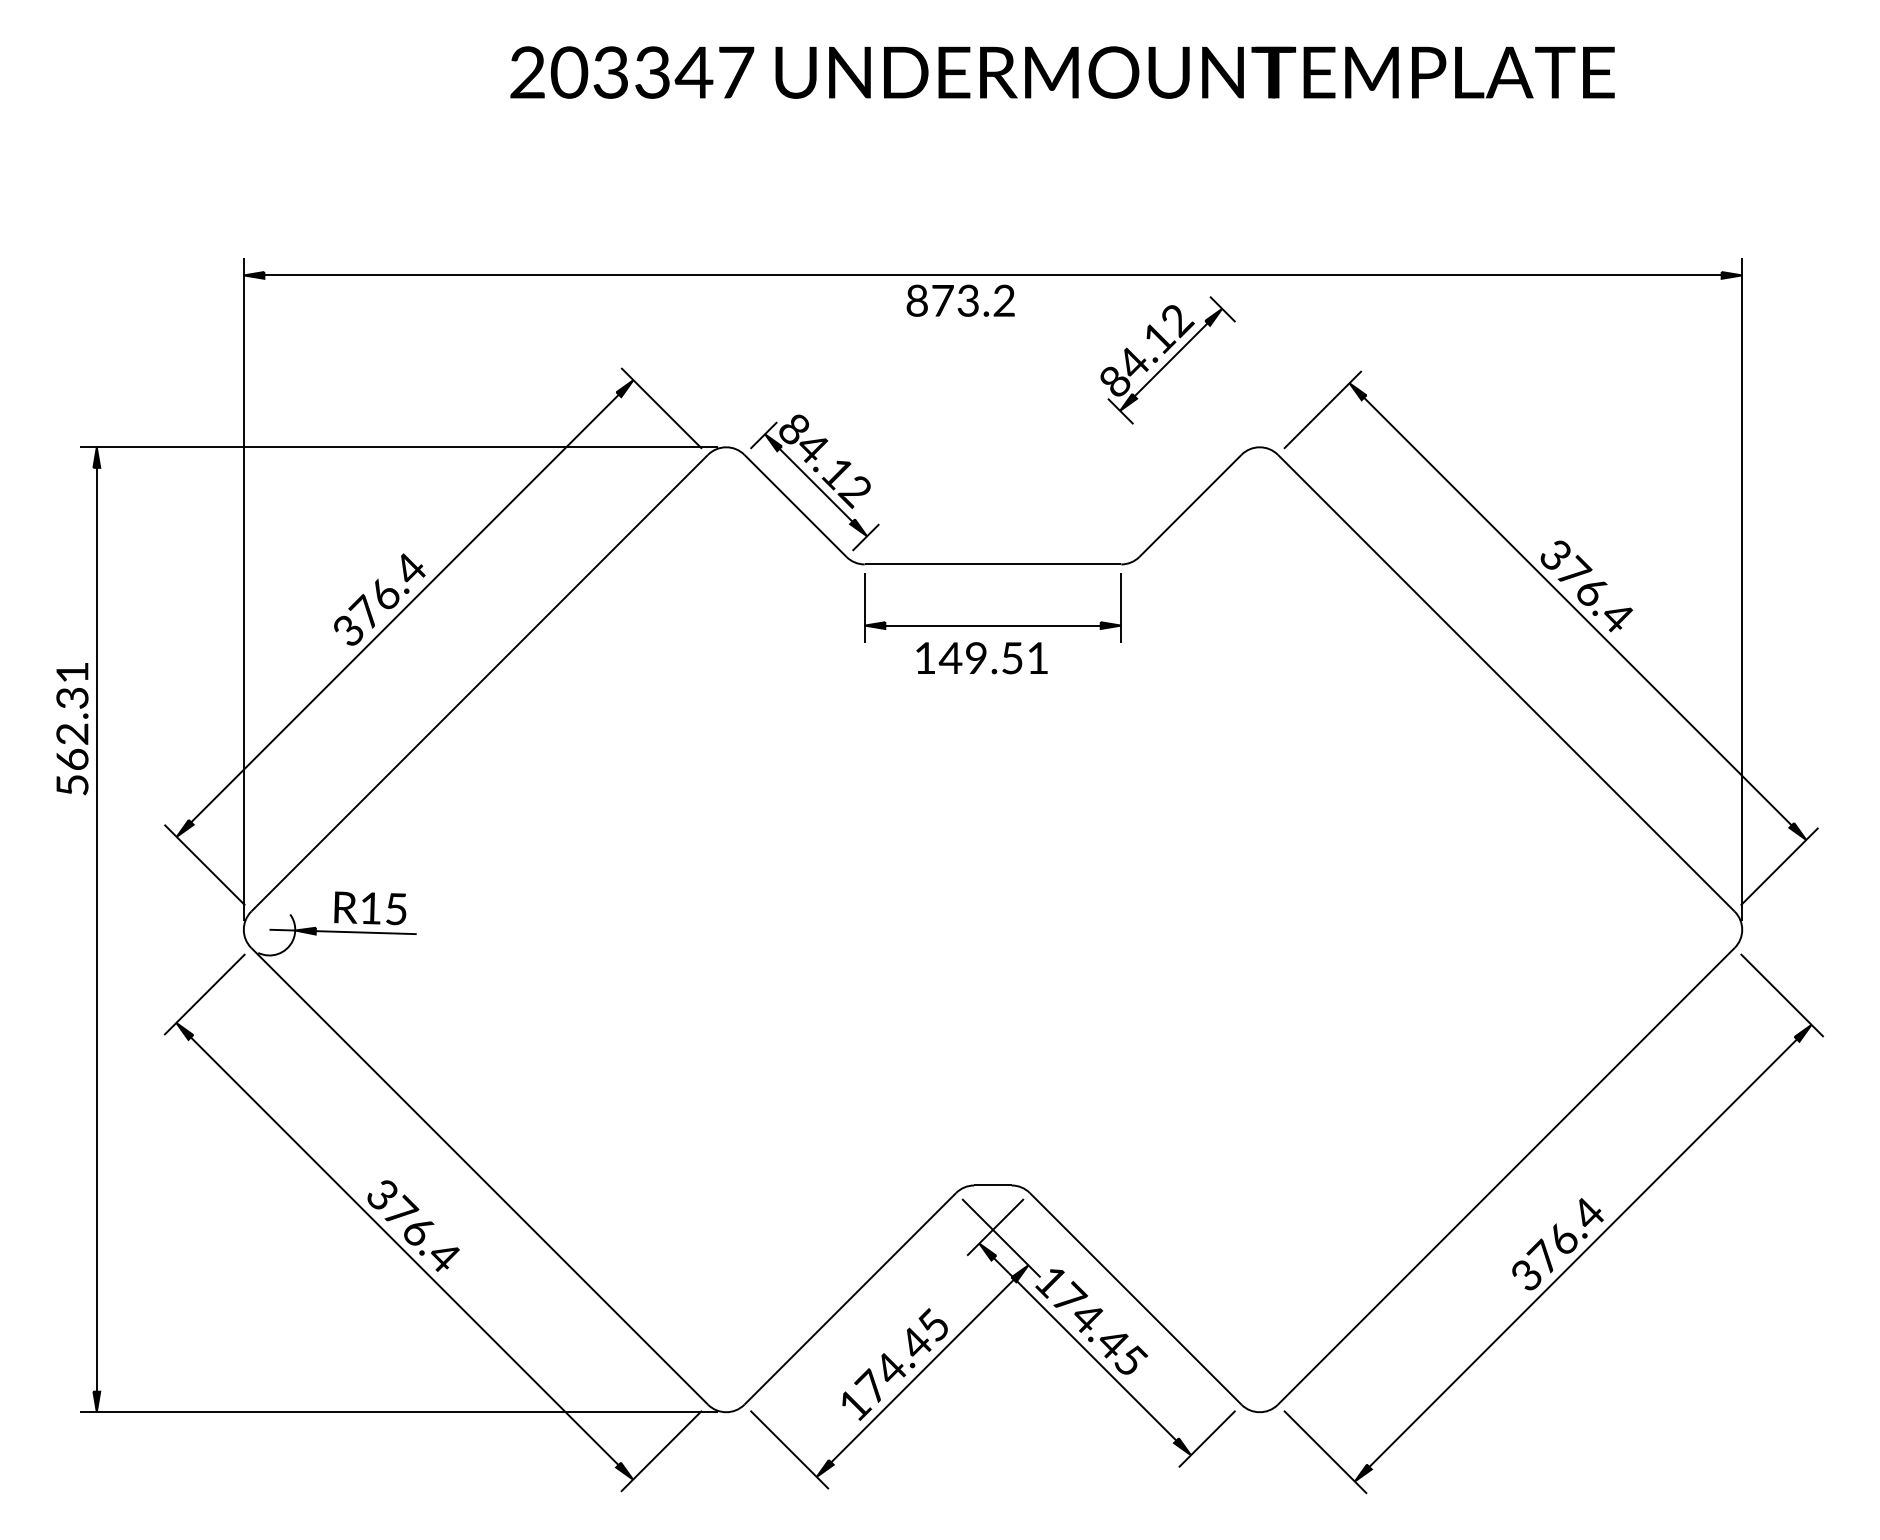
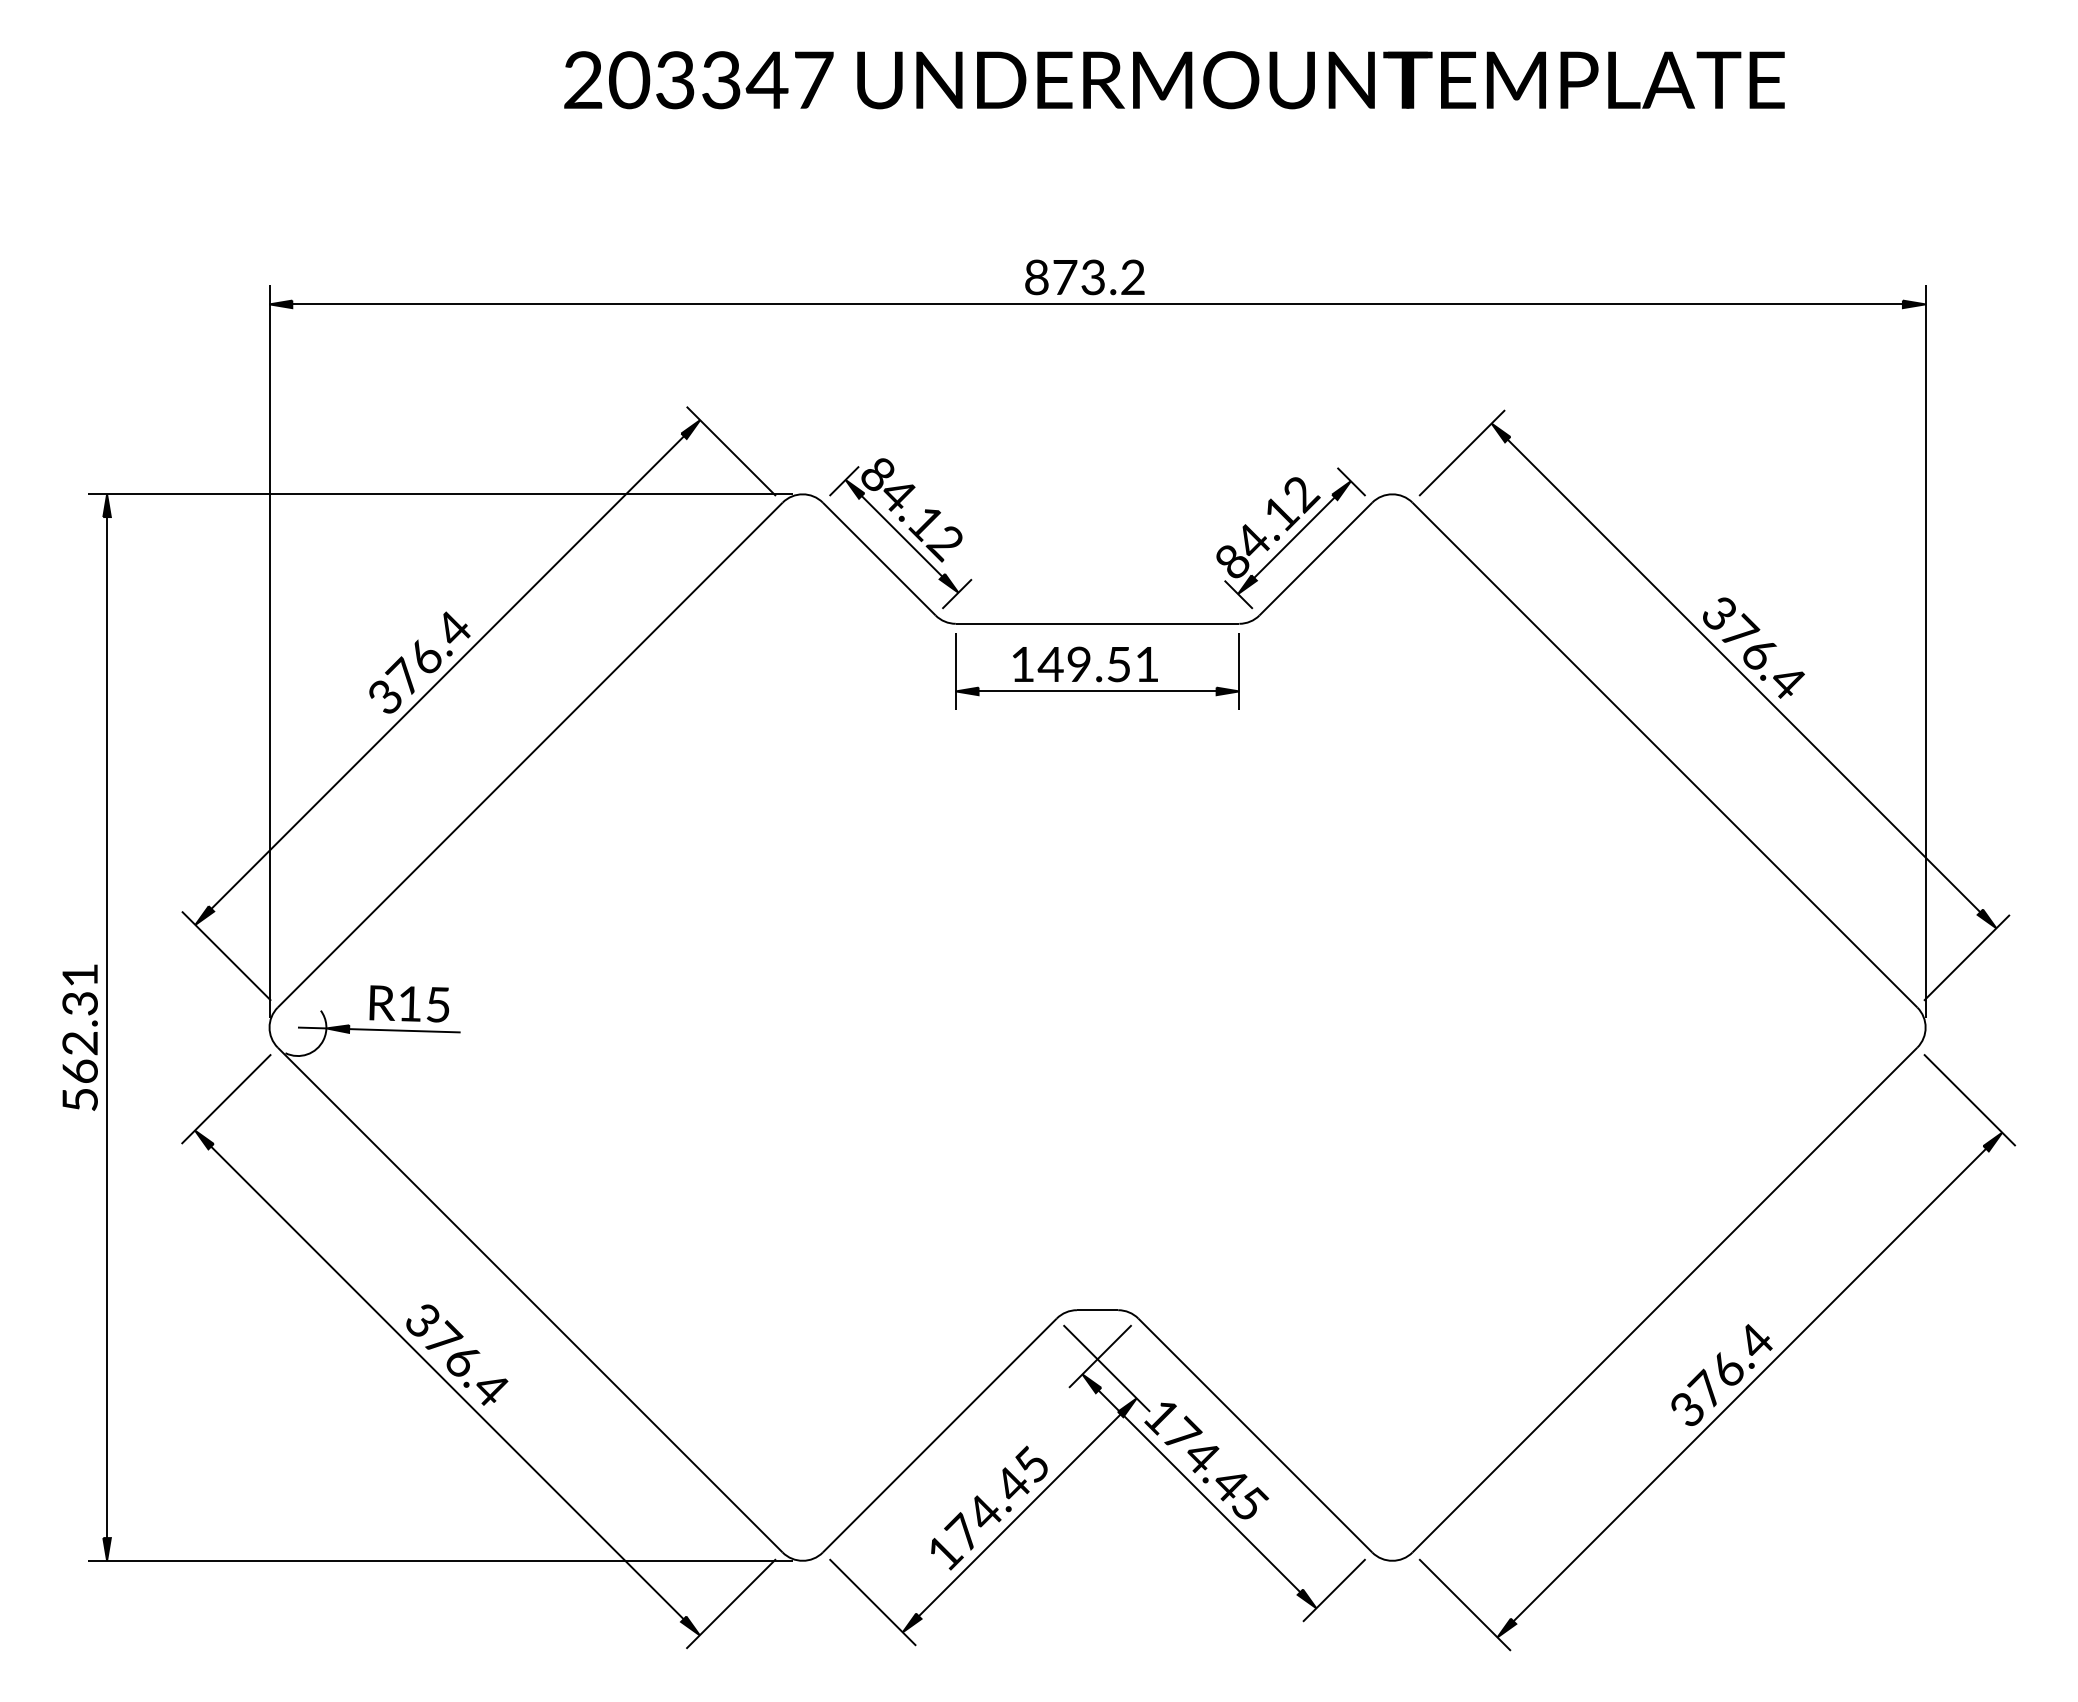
text: (960, 300) -> (1084, 277), moved
part: (1167, 360) -> (1290, 538), moved
text: (982, 658) -> (1085, 664), moved
text: (71, 728) -> (79, 1037), moved

